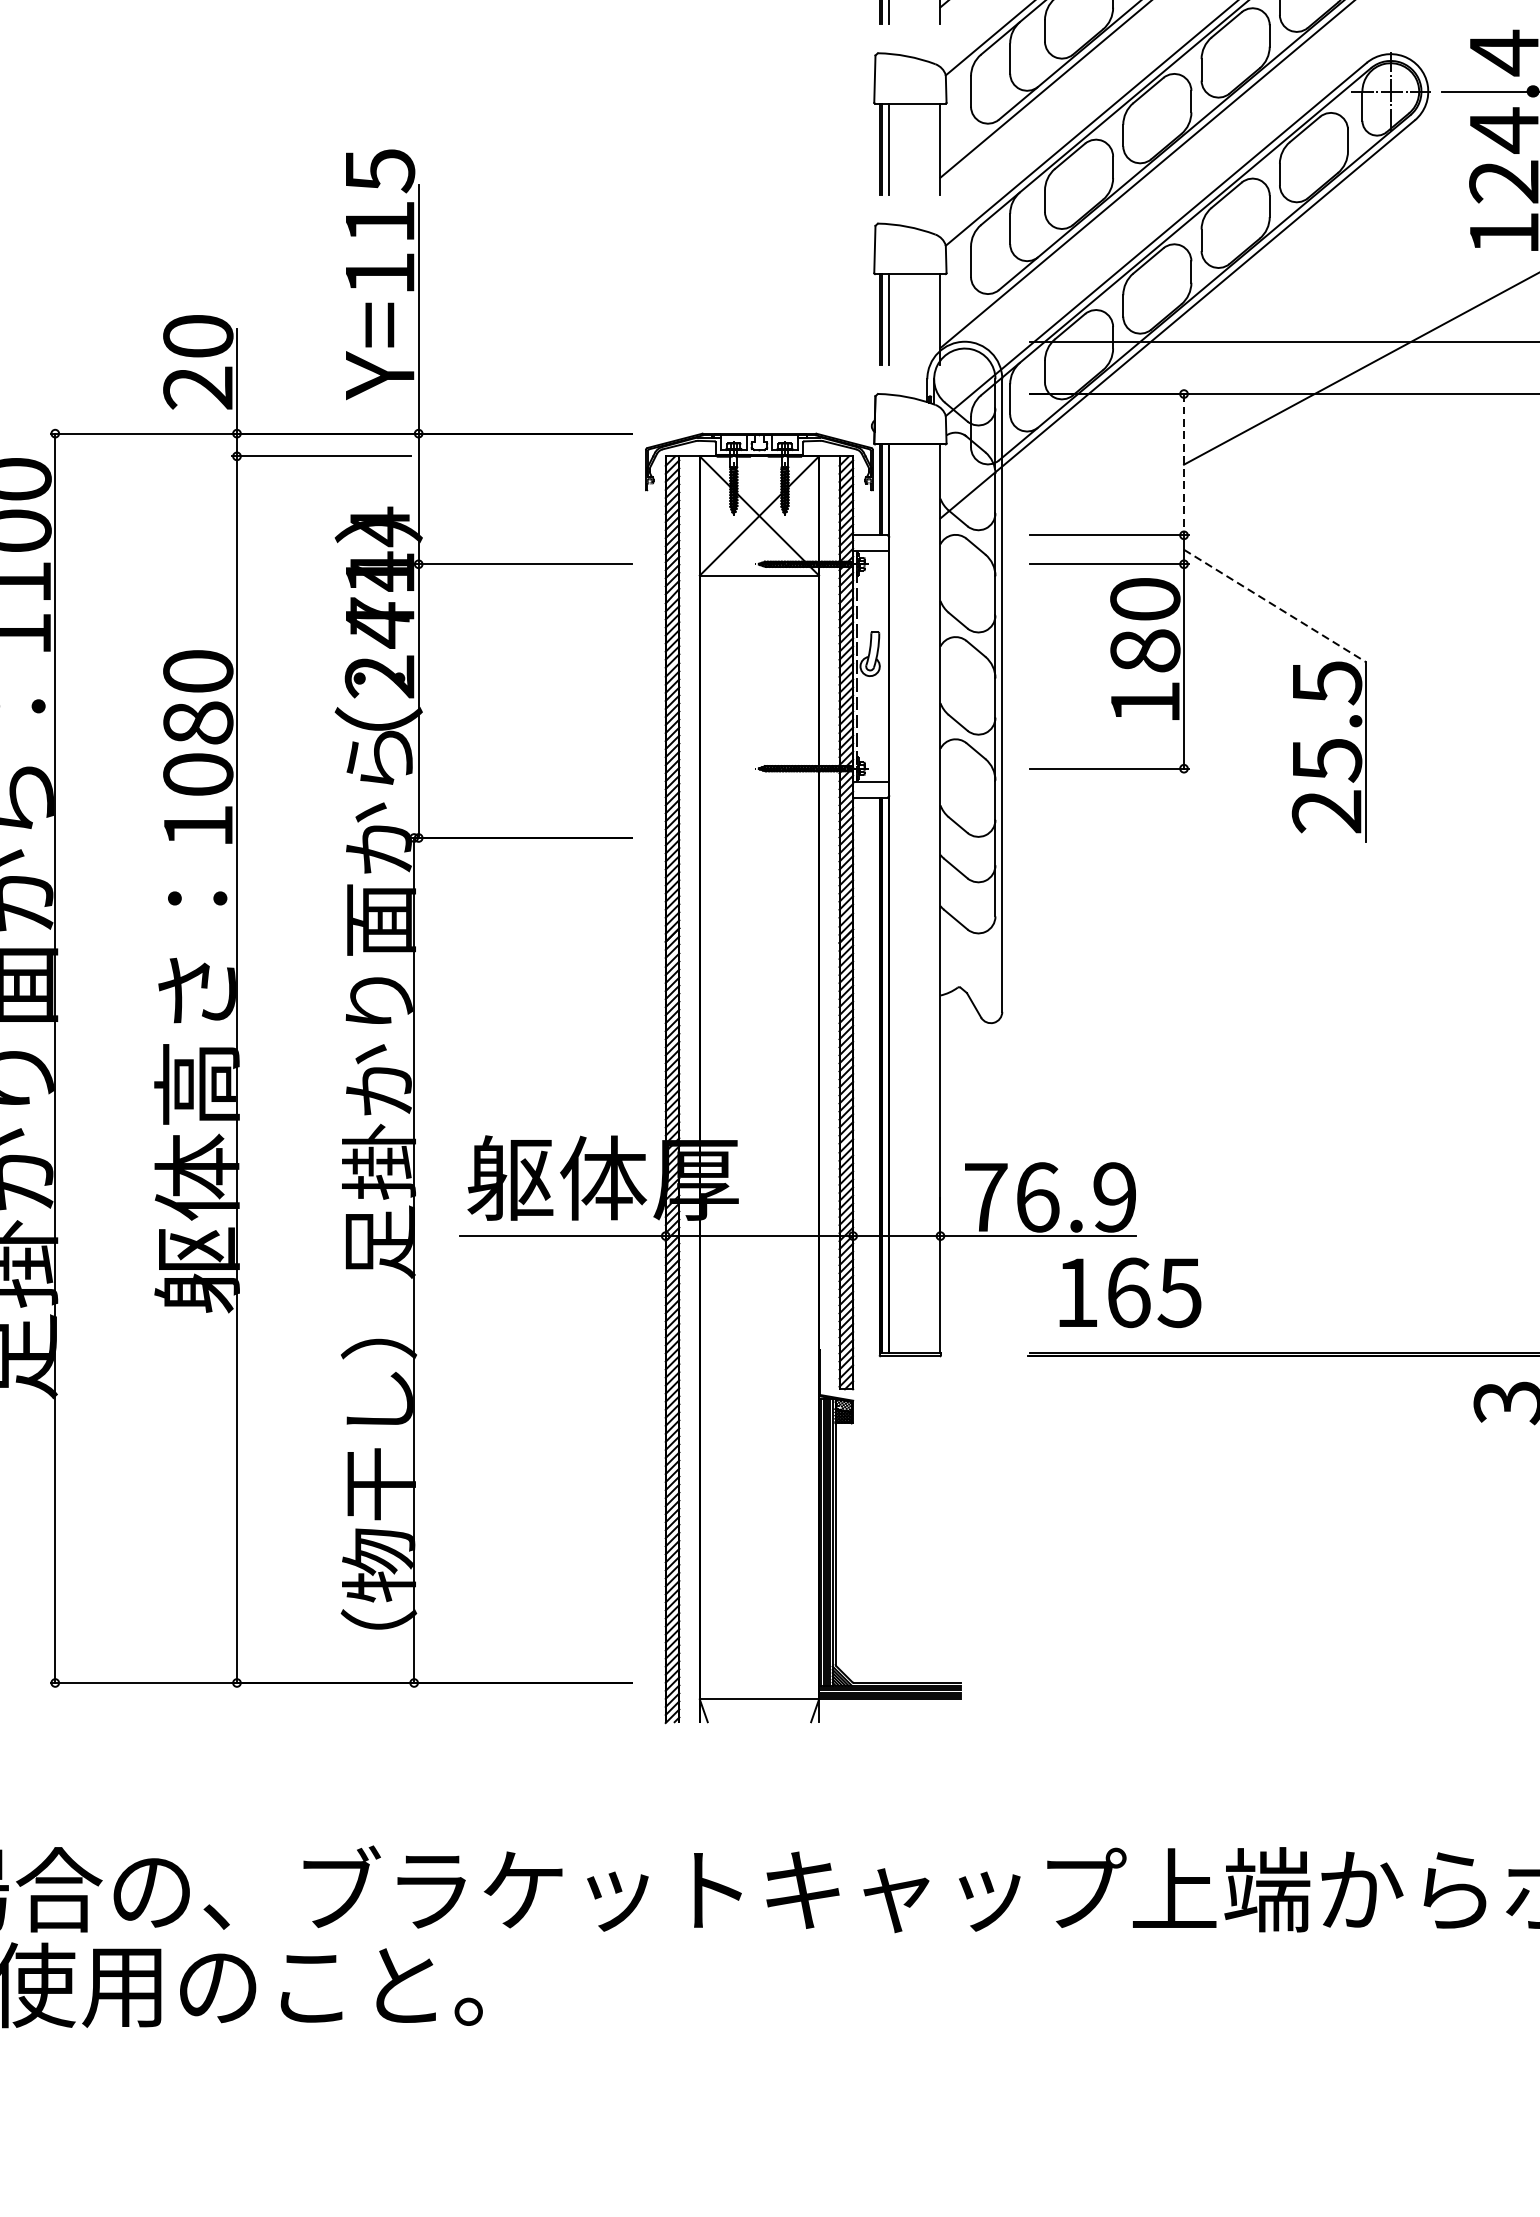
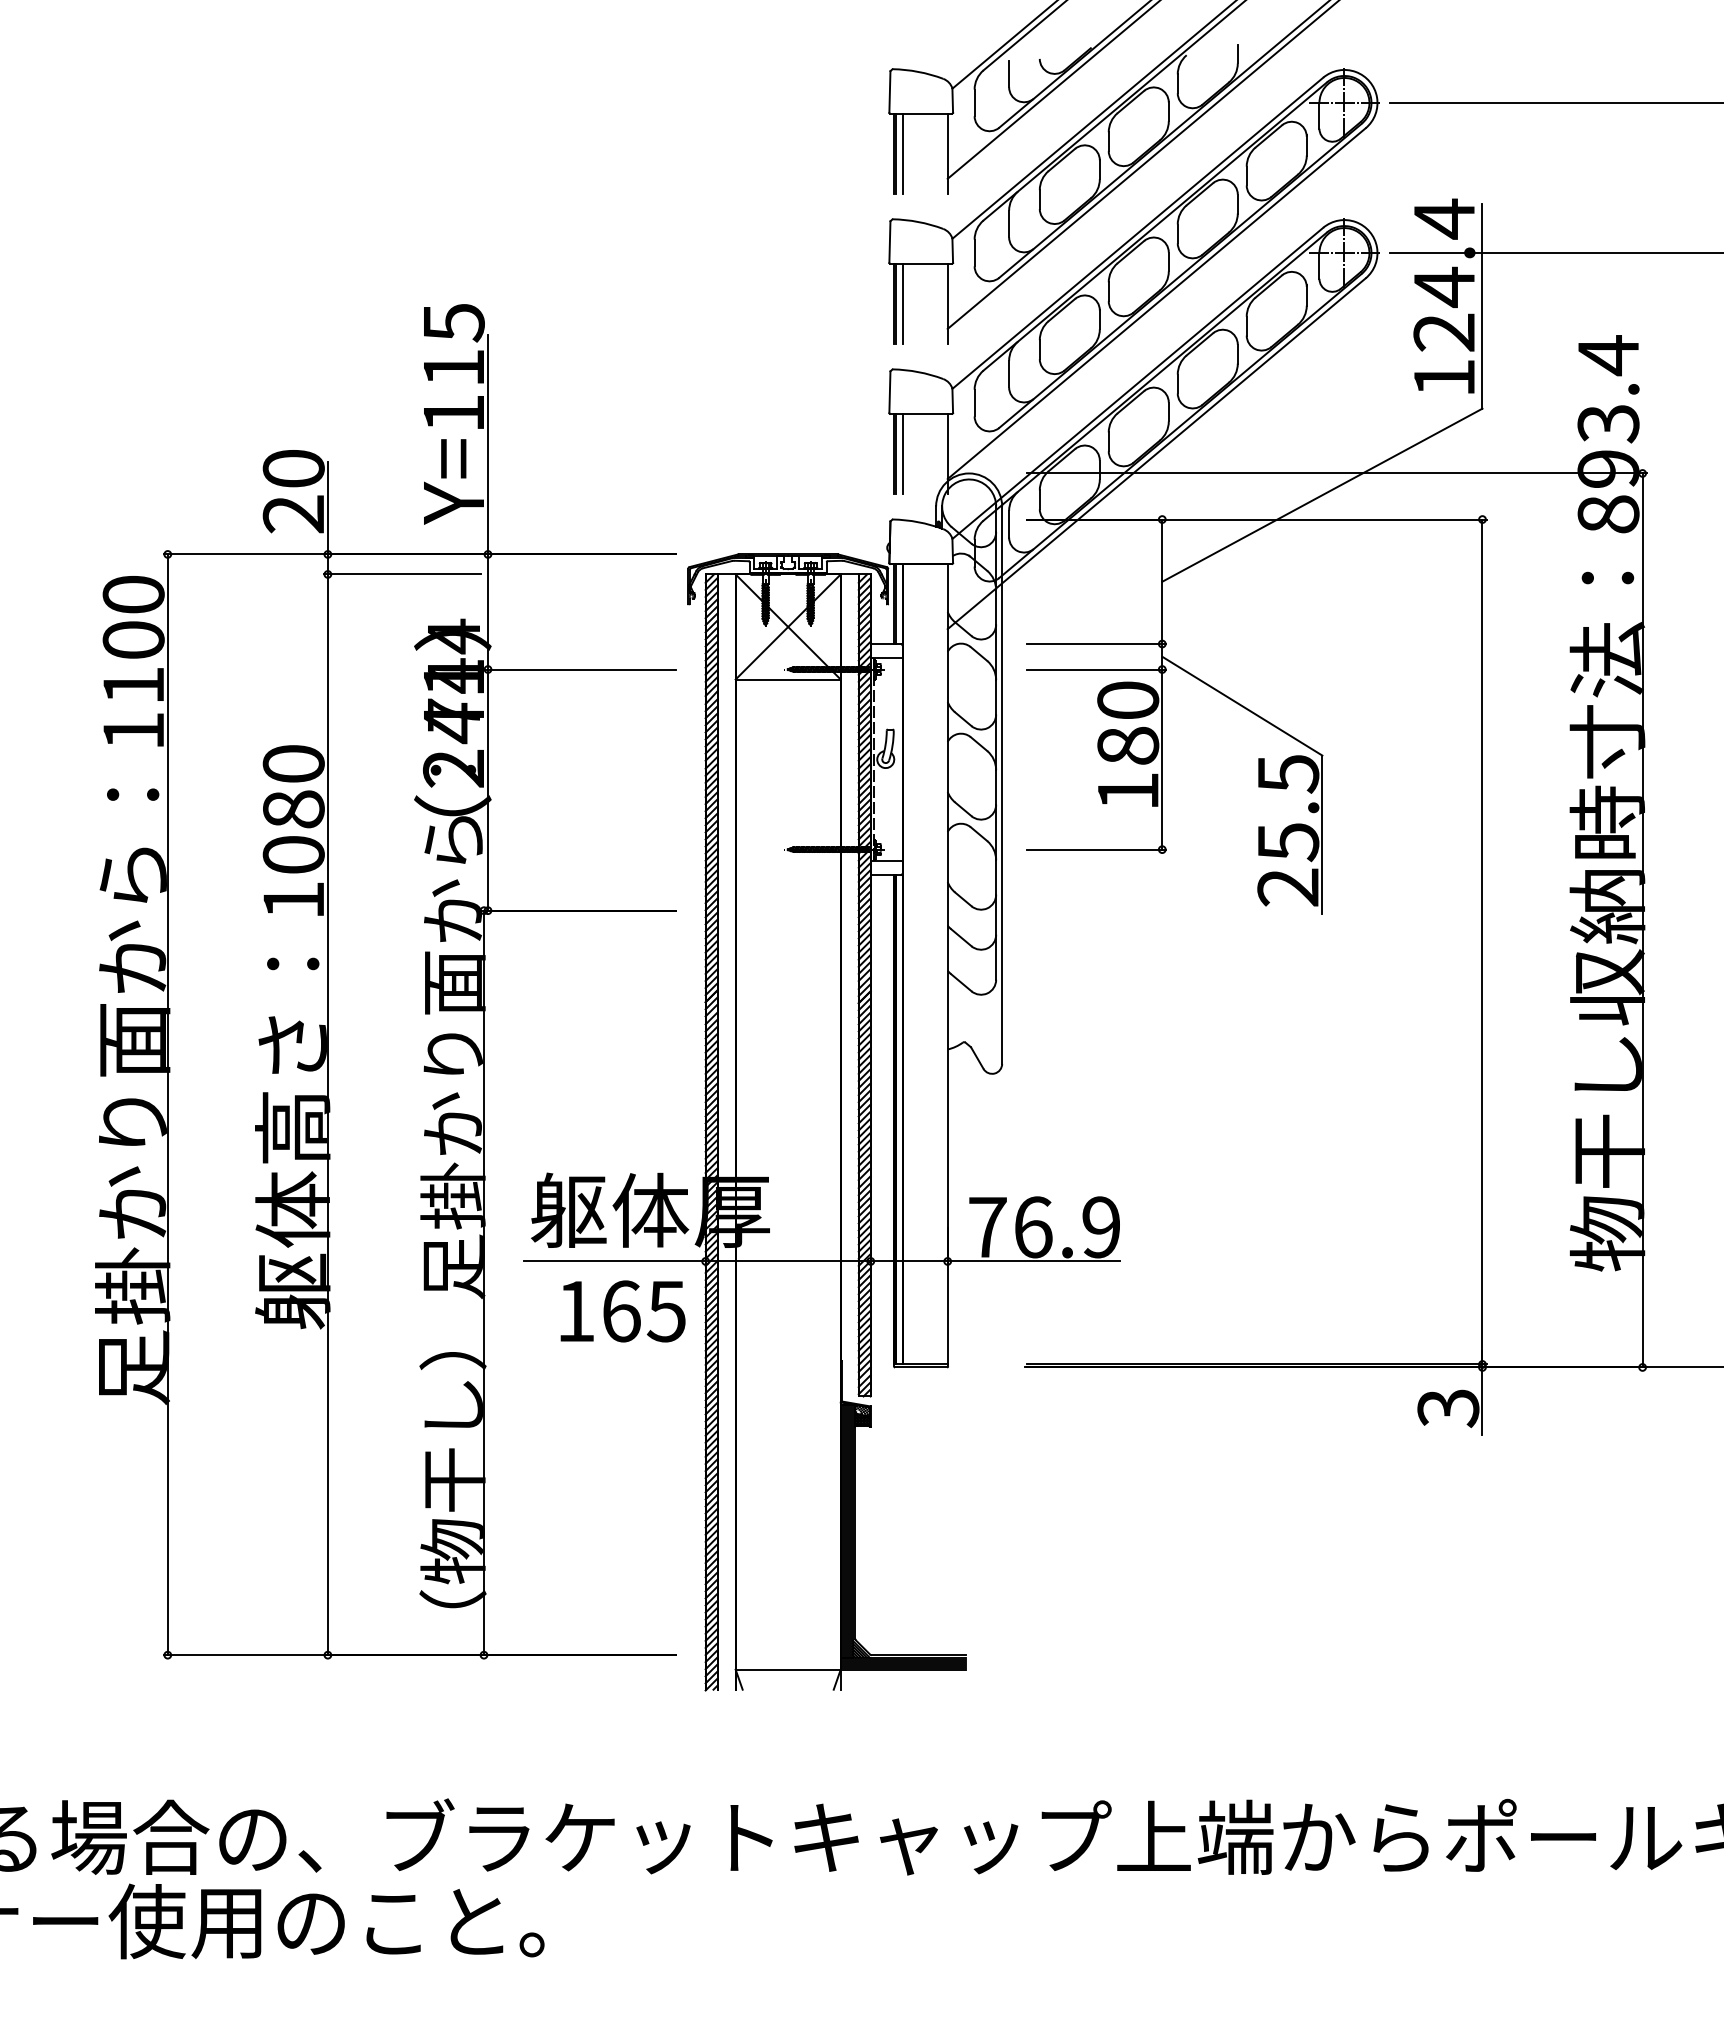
line: (1184, 465) -> (1162, 582), dashed -> solid
line: (1275, 606) -> (1242, 706), dashed -> solid
text: (1129, 1292) -> (622, 1311), moved

